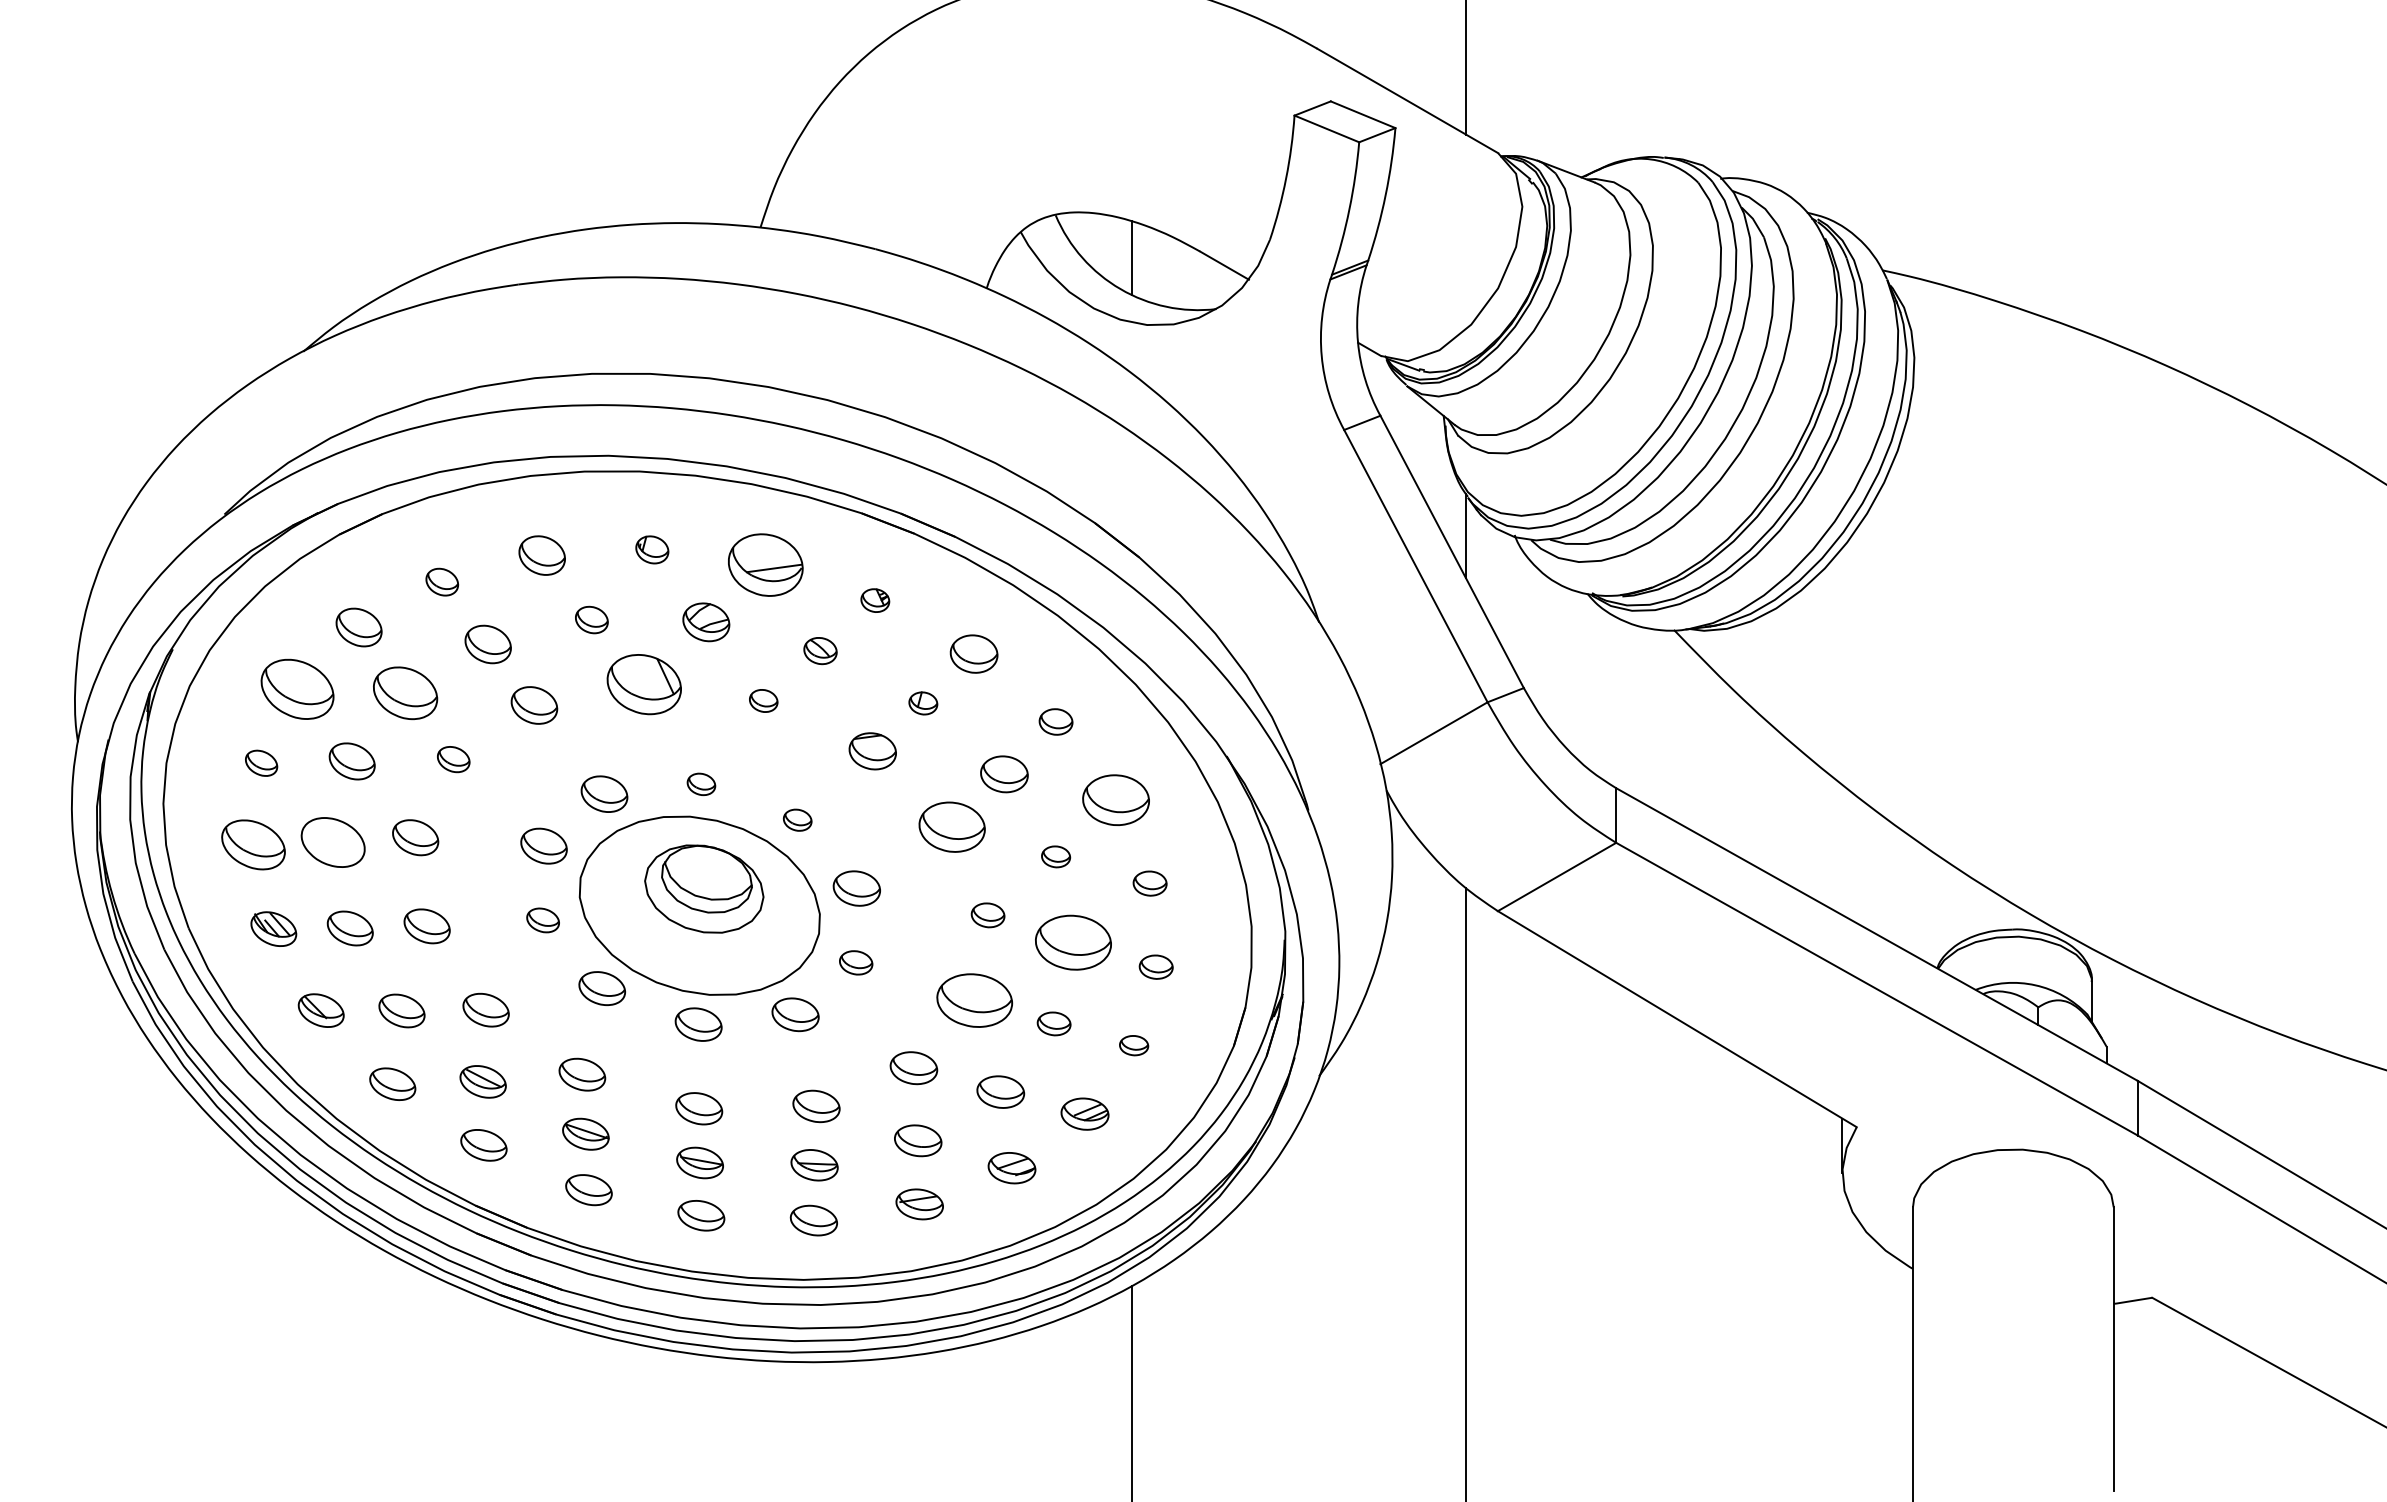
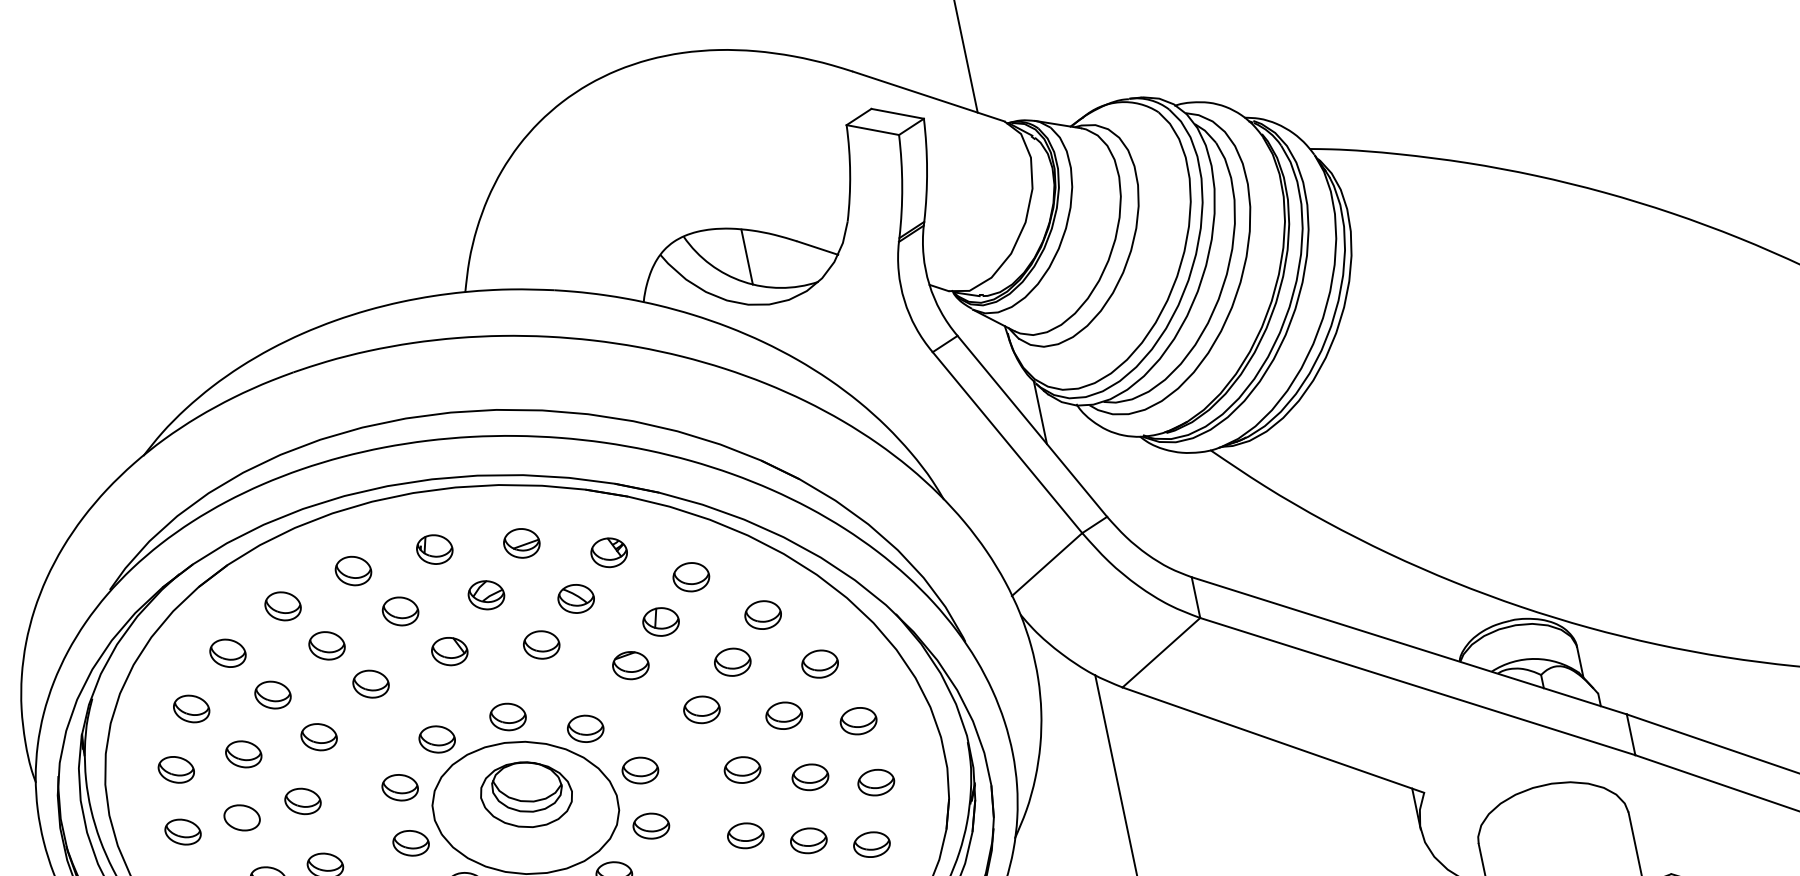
part: (652, 549) -> (434, 549), size x1.43
part: (765, 565) -> (521, 543), size x0.62
part: (441, 582) -> (282, 606), size x1.43
part: (875, 600) -> (609, 552), size x1.67
part: (591, 619) -> (400, 611), size x1.43
part: (820, 650) -> (576, 598), size x1.43
part: (643, 684) -> (449, 651), size x0.62
part: (297, 688) -> (191, 708), size x0.62
part: (405, 692) -> (272, 694), size x0.71
part: (763, 700) -> (541, 644), size x1.67
part: (923, 703) -> (661, 622), size x1.67
part: (1055, 721) -> (762, 614), size x1.43
part: (453, 759) -> (319, 737), size x1.43
part: (261, 763) -> (176, 770), size x1.43
part: (701, 784) -> (508, 717), size x1.67
part: (1115, 799) -> (819, 663), size x0.71
part: (797, 819) -> (585, 728), size x1.67
part: (951, 826) -> (701, 709), size x0.71
part: (332, 842) -> (241, 817), size x0.71
part: (253, 844) -> (182, 831), size x0.71
part: (1055, 856) -> (783, 715), size x1.67
part: (1149, 883) -> (858, 721), size x1.43
part: (987, 915) -> (742, 770), size x1.43
part: (542, 920) -> (410, 843), size x1.43
part: (1072, 942) -> (809, 777), size x0.62
part: (856, 962) -> (651, 825), size x1.43
part: (1155, 966) -> (875, 782), size x1.43
part: (974, 1000) -> (745, 835), size x0.62
part: (1053, 1023) -> (808, 840), size x1.43
part: (1133, 1045) -> (871, 844), size x1.67

